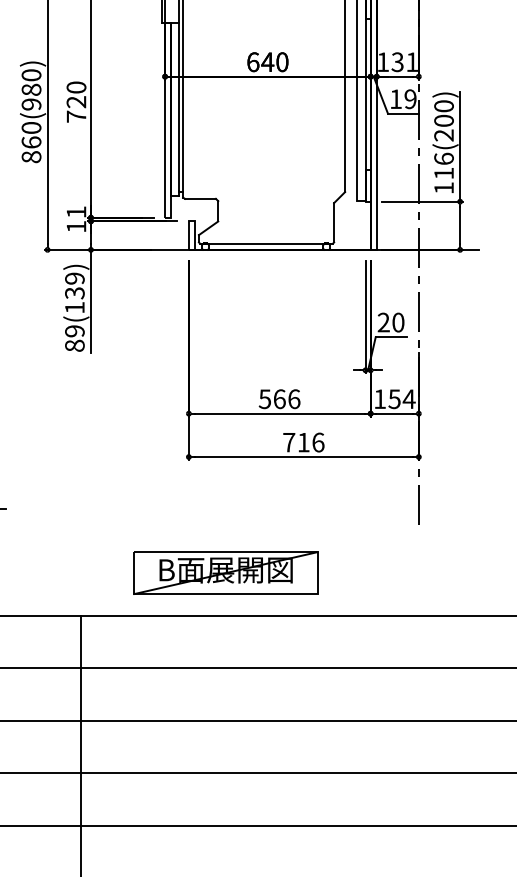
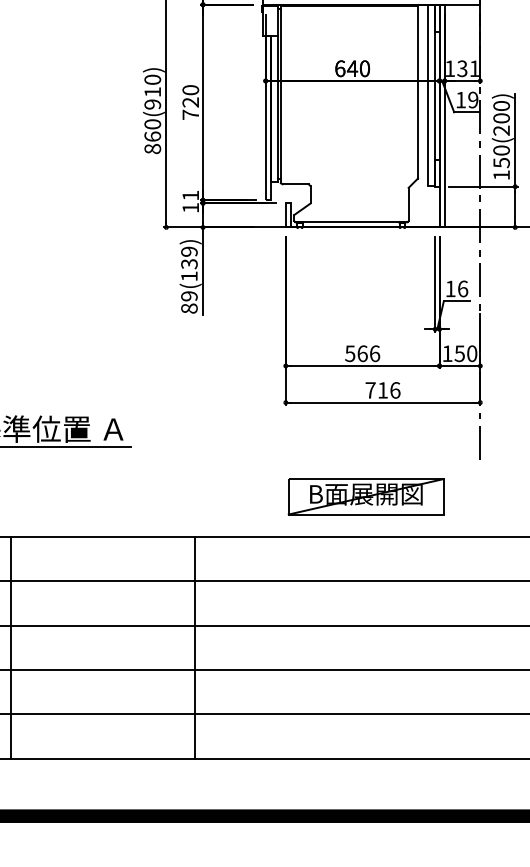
text: (31, 90) -> (152, 92), 860(980) -> 860(910)
text: (443, 165) -> (501, 156), 116(200) -> 150(200)
text: (390, 322) -> (456, 288), 20 -> 16
text: (408, 398) -> (471, 353), 154 -> 150
part: (225, 572) -> (365, 496), moved

